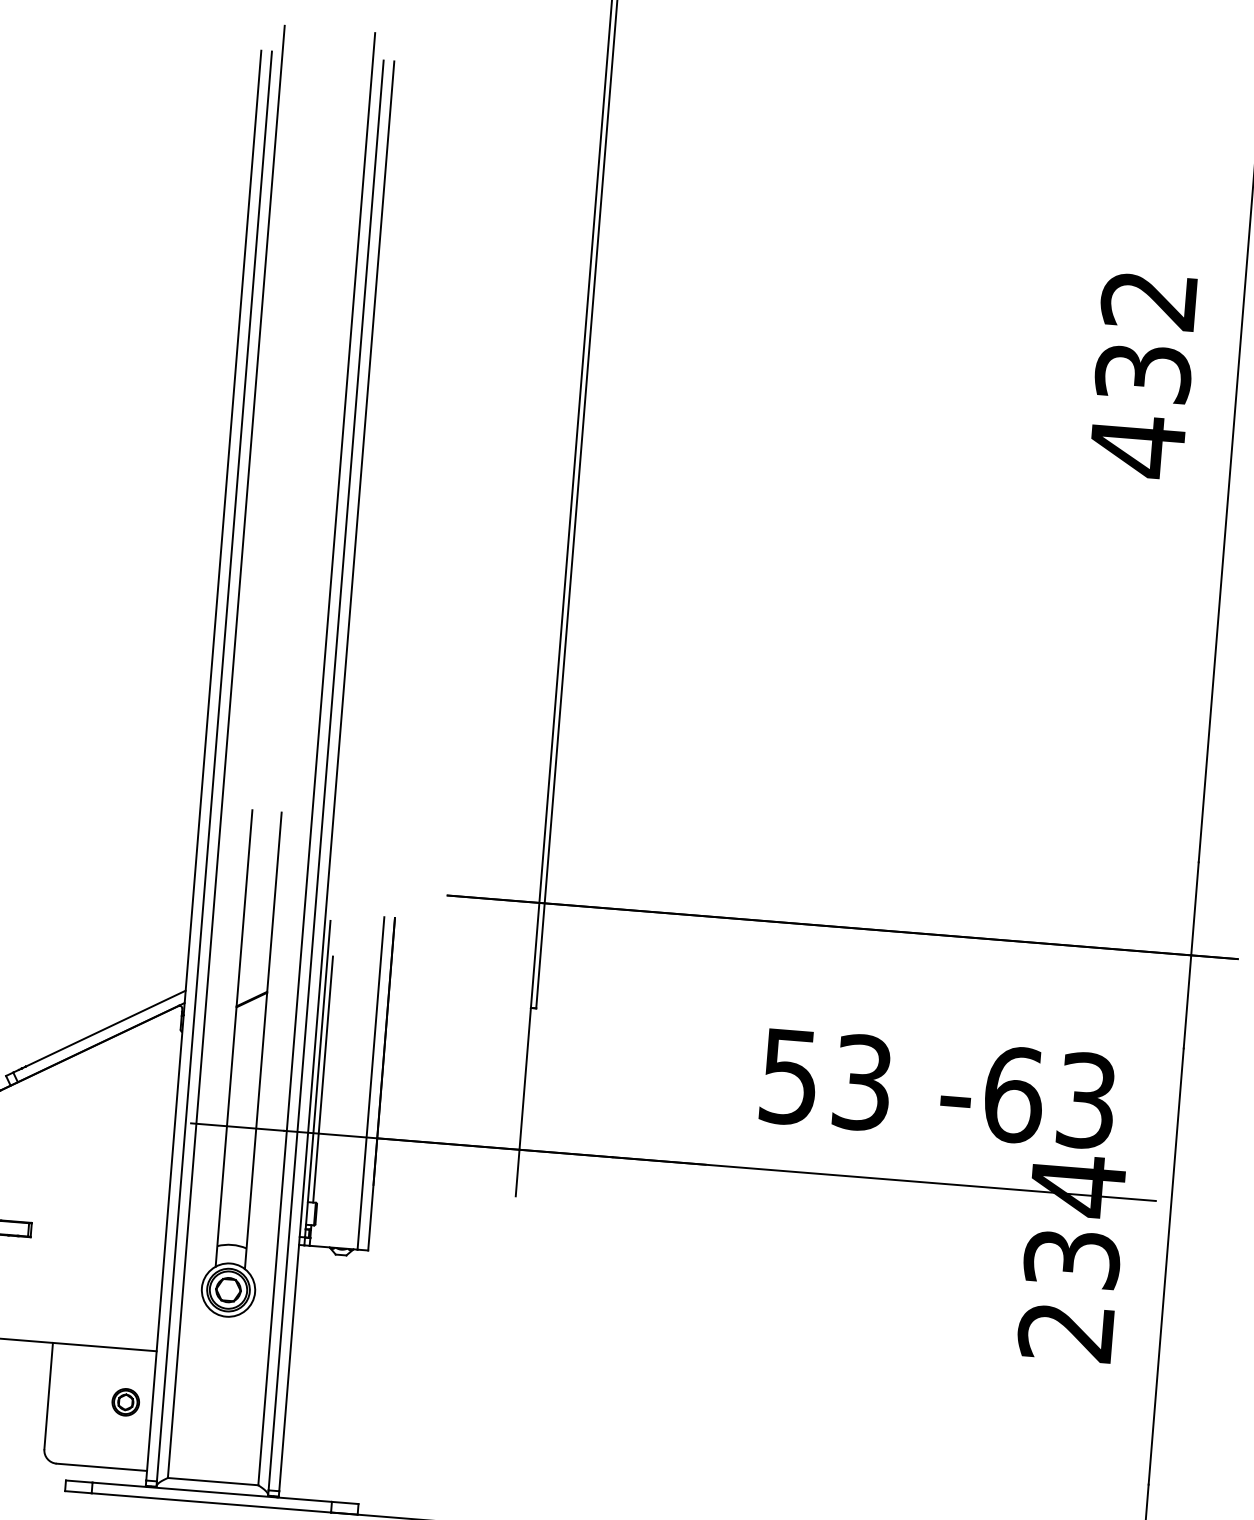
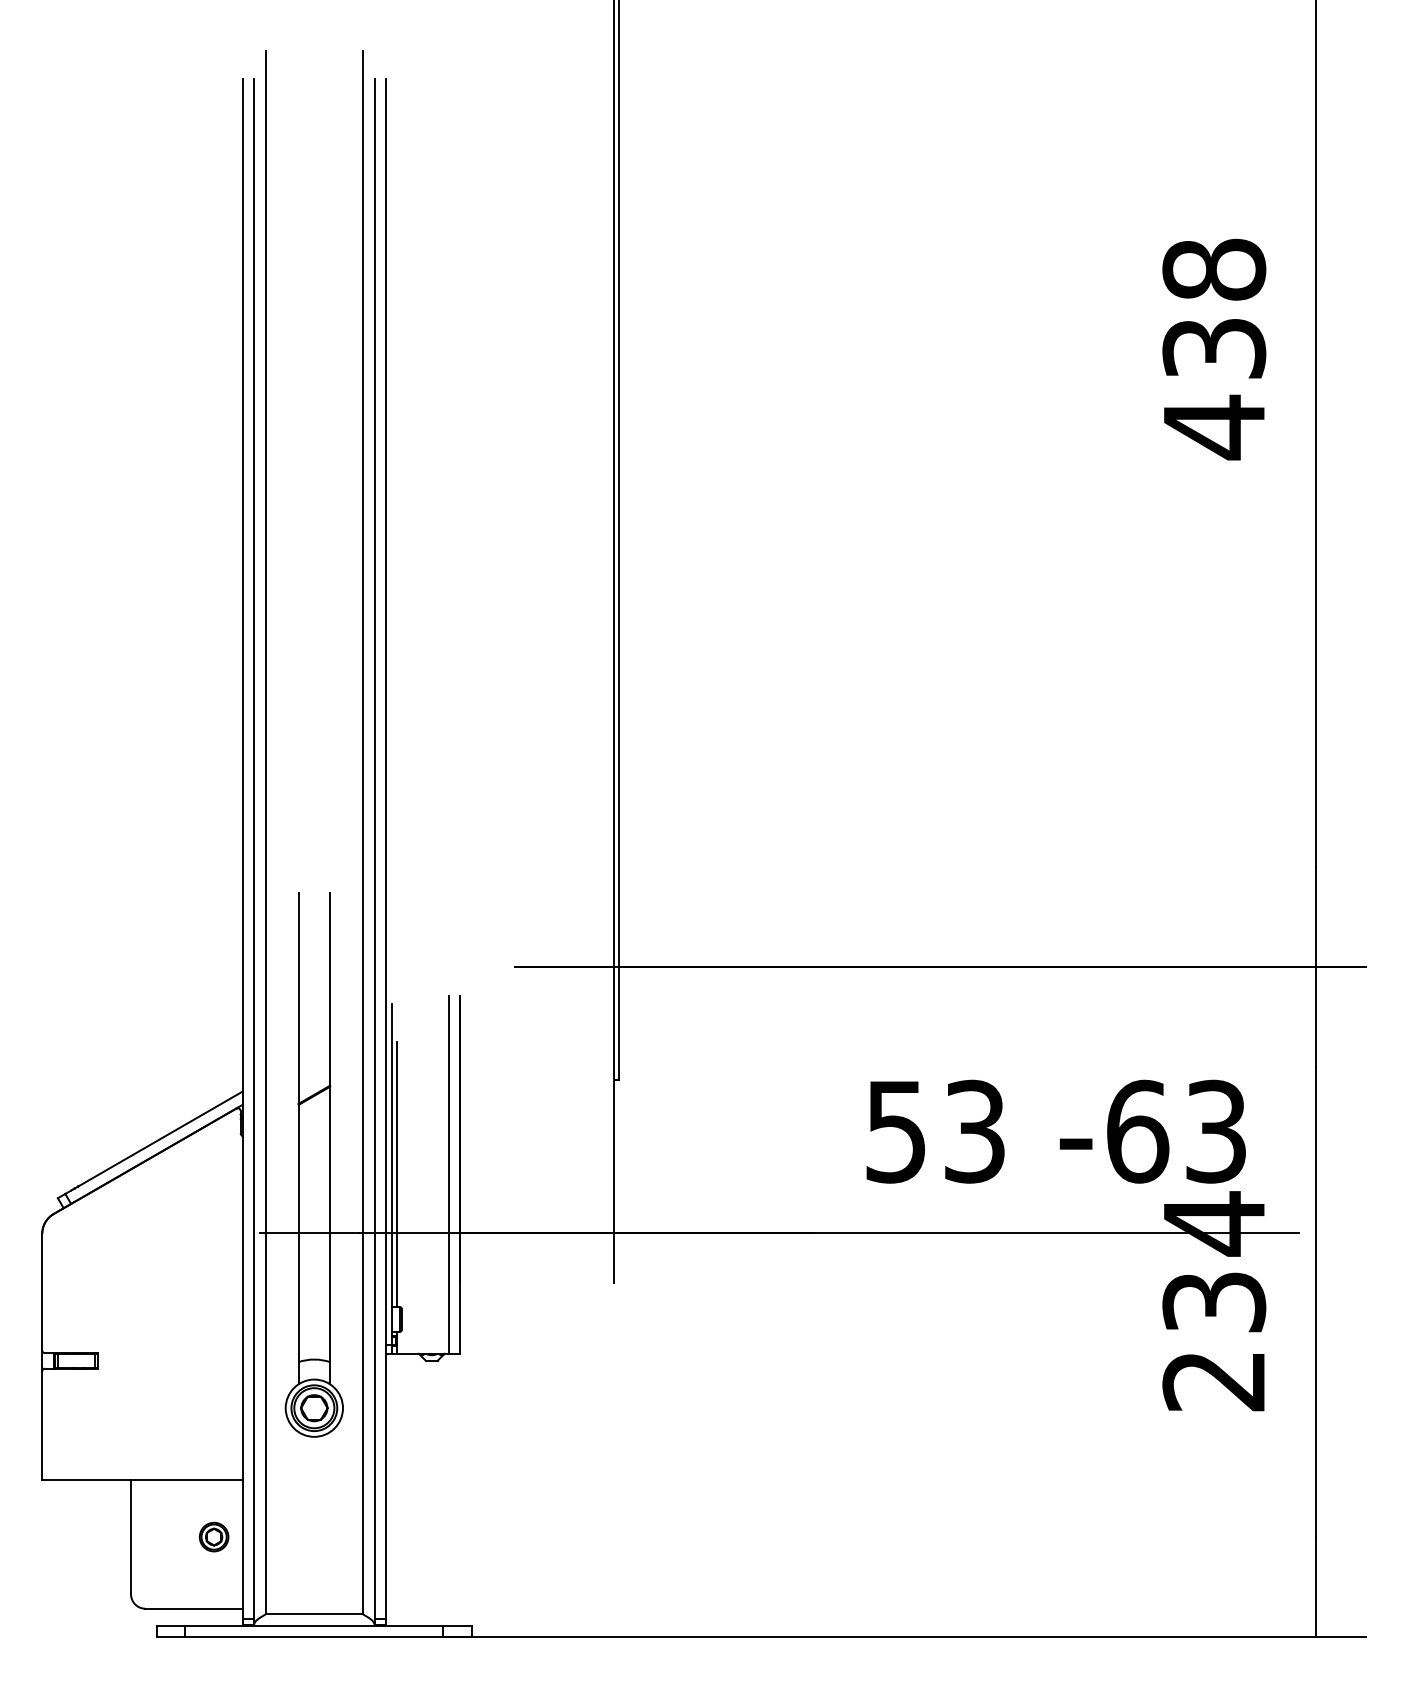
text: (1149, 299) -> (1214, 269), 432 -> 438

